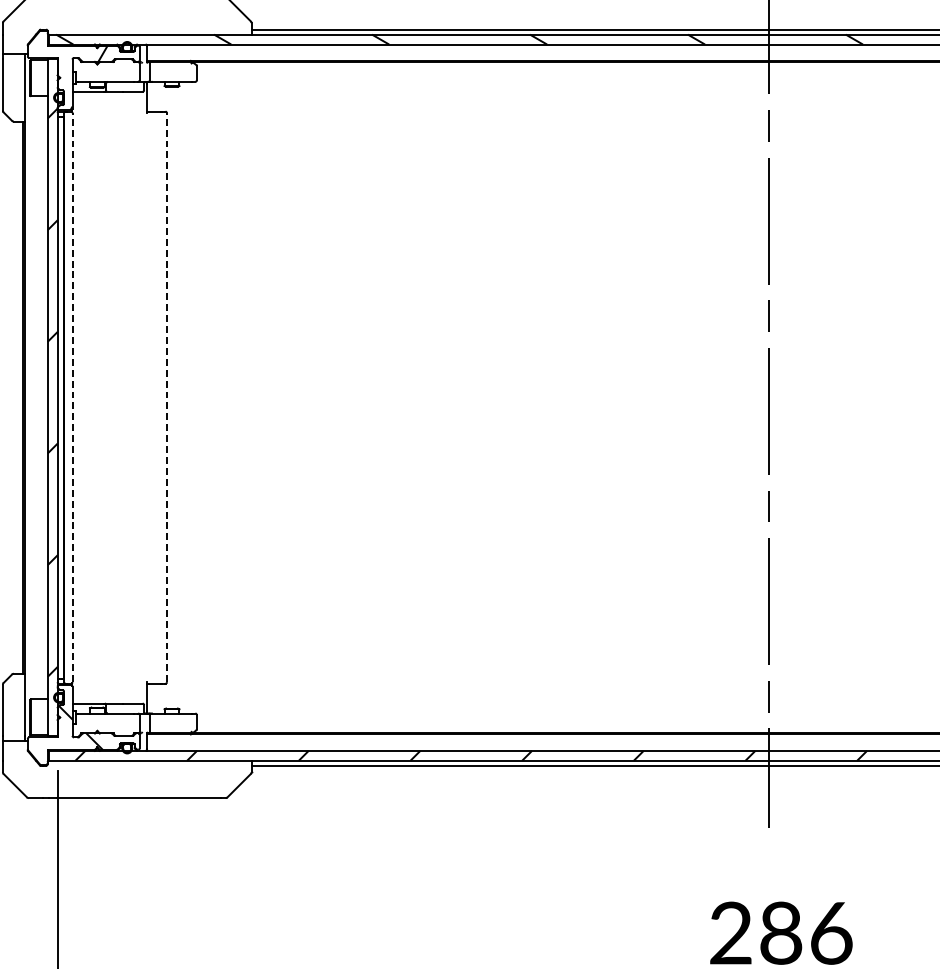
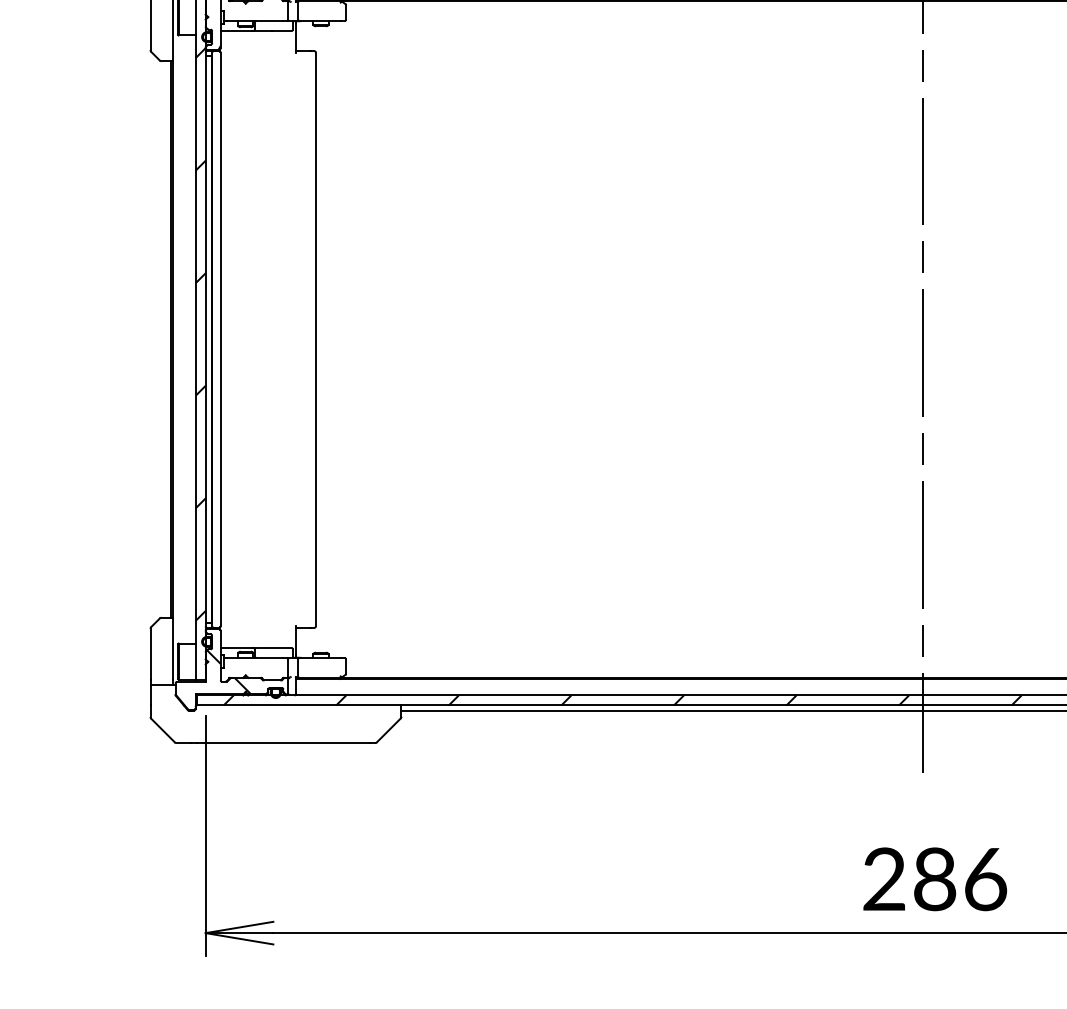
line: (72, 397) -> (220, 339), dashed -> solid
line: (166, 397) -> (315, 339), dashed -> solid

